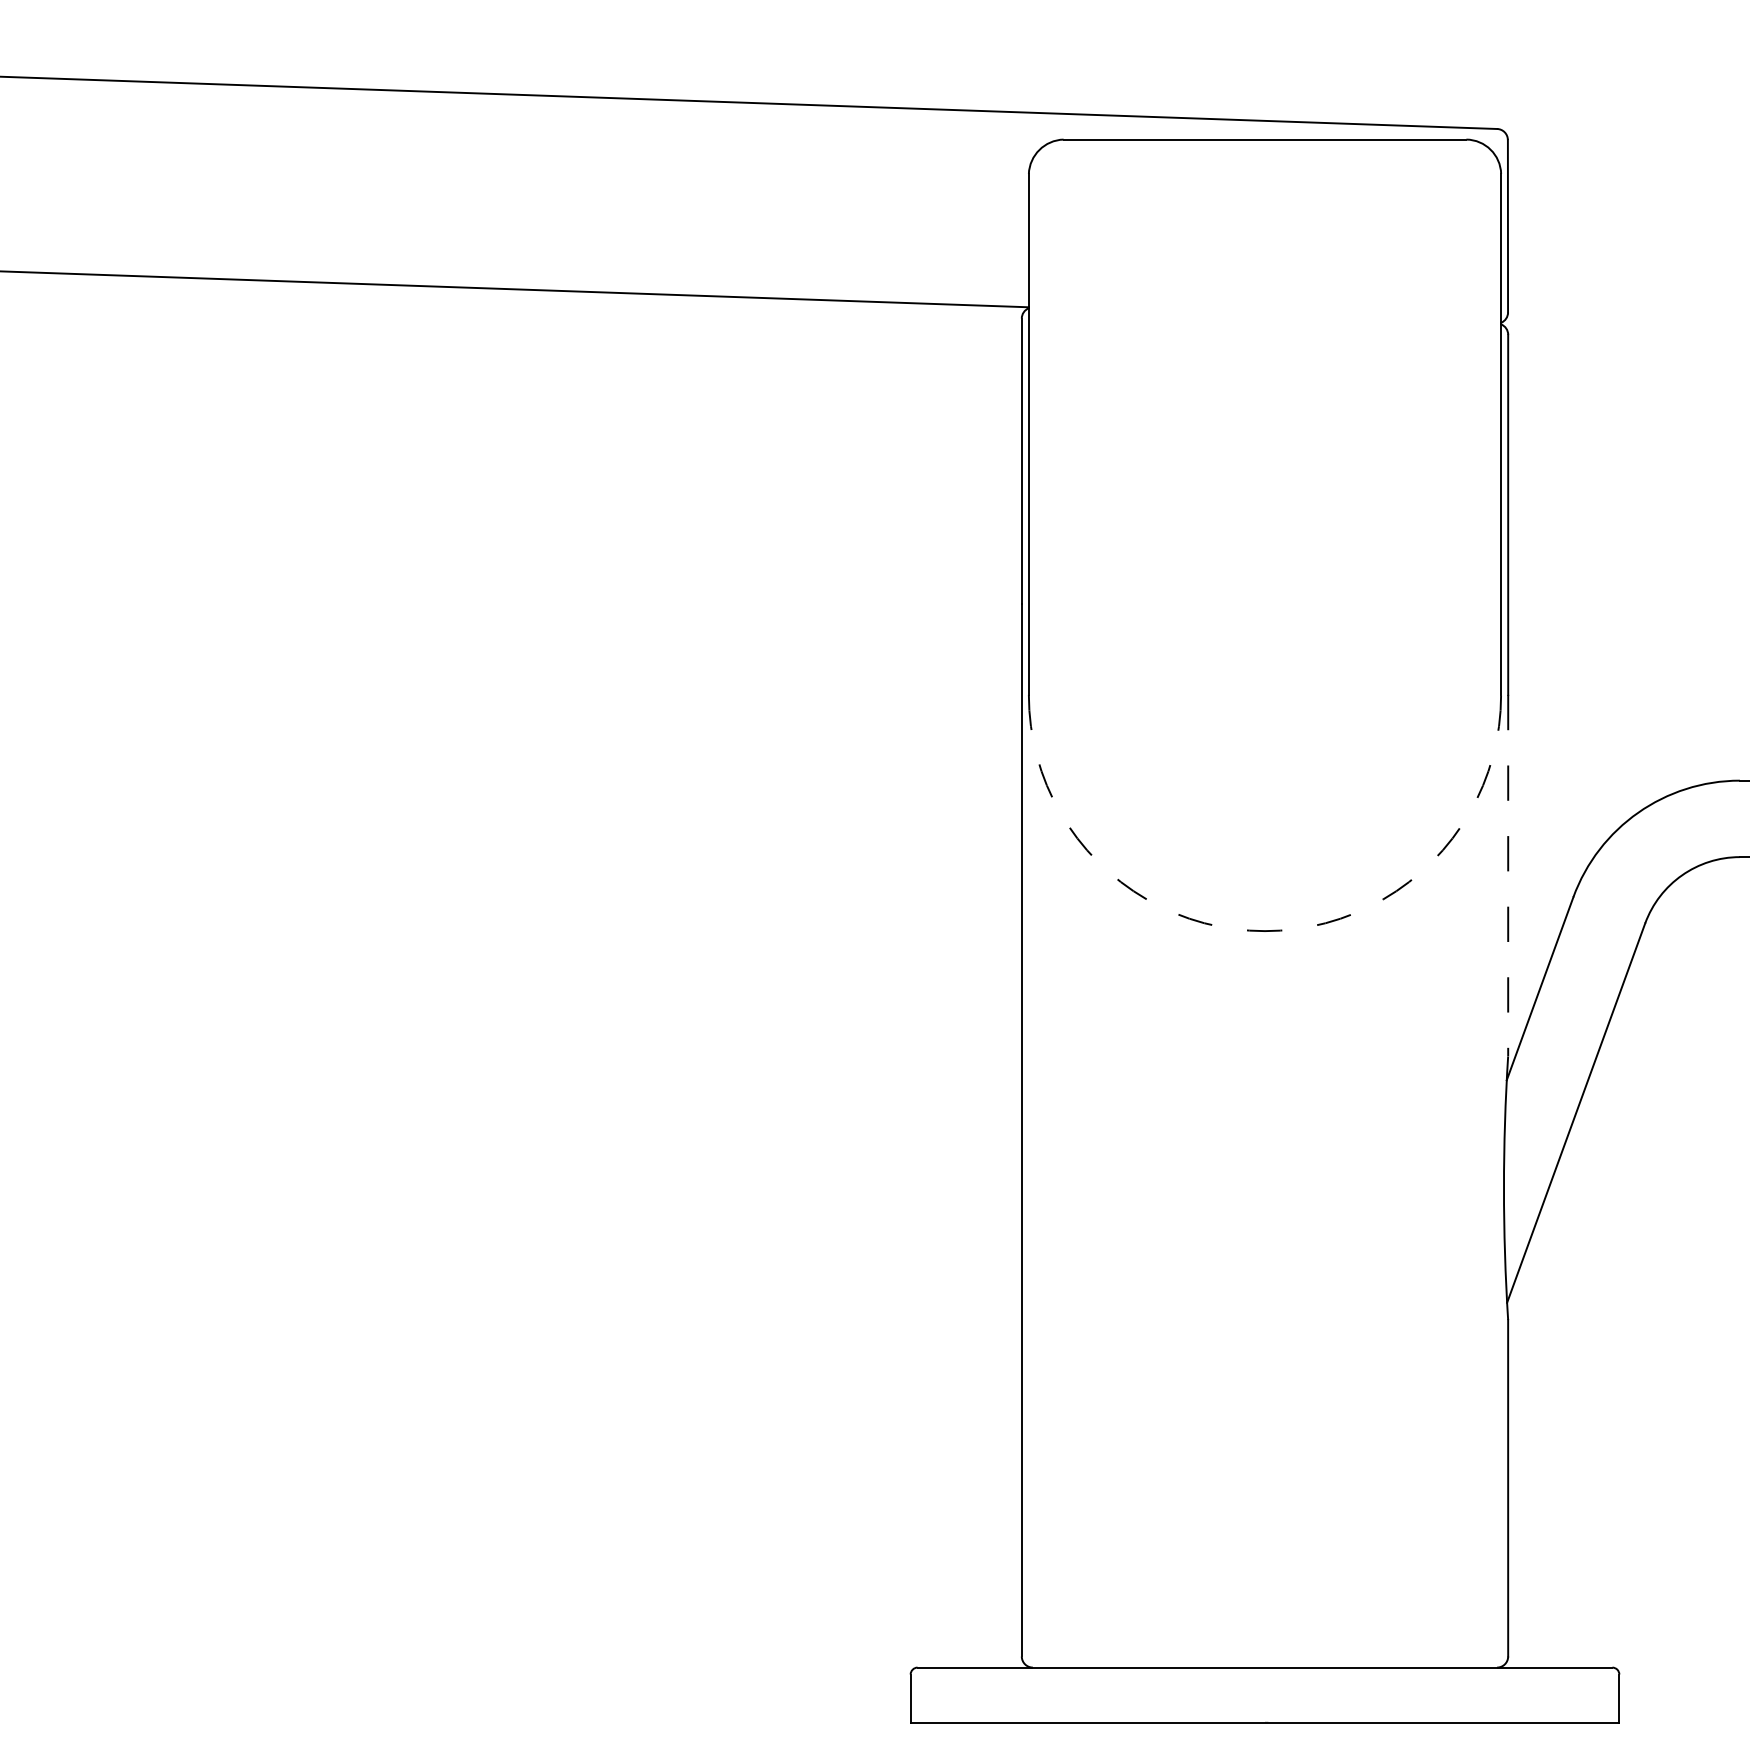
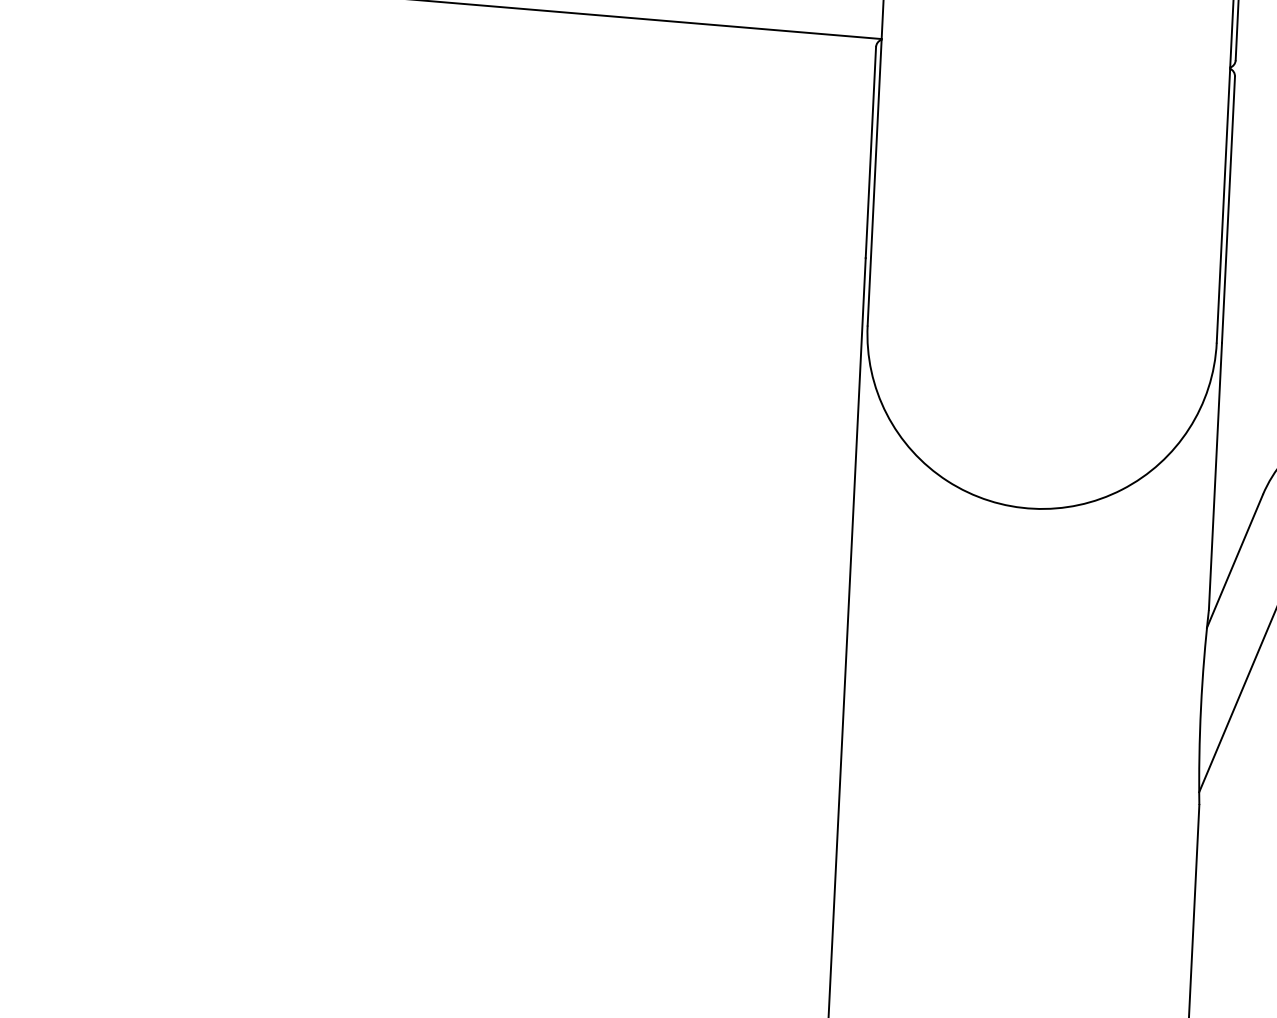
line: (1508, 875) -> (1215, 476), dashed -> solid
arc: (1264, 931) -> (1033, 509), dashed -> solid

